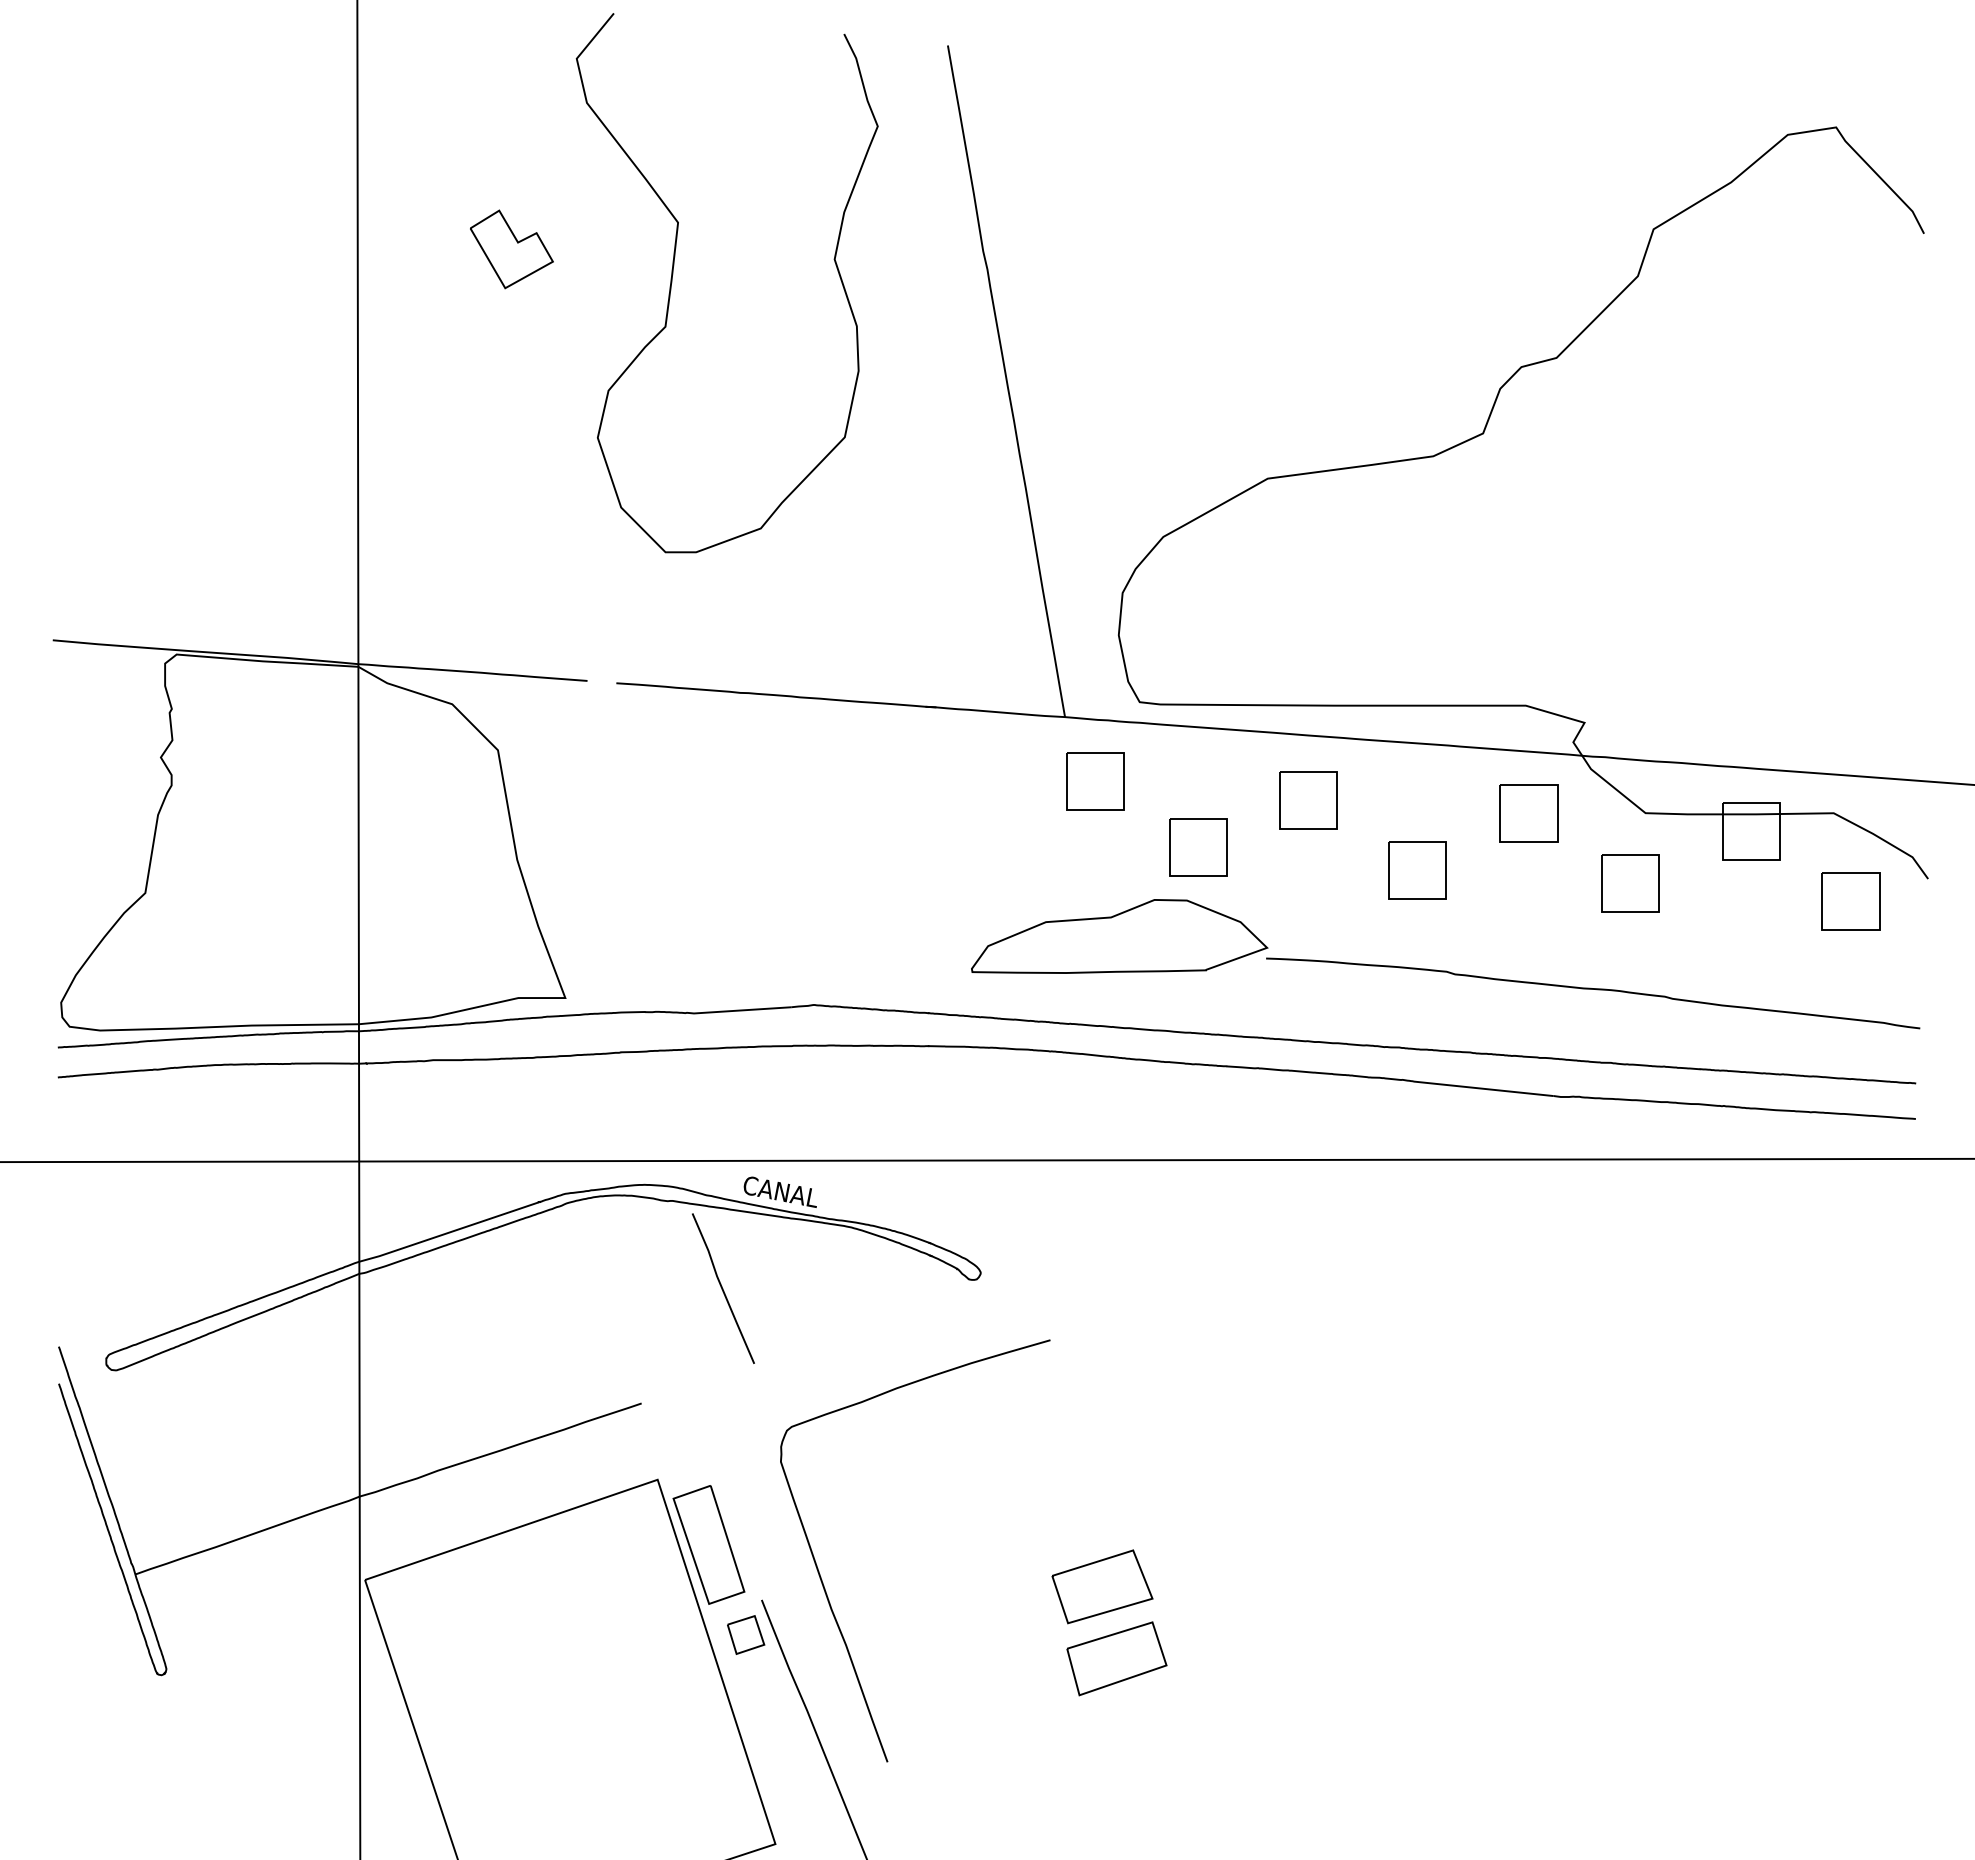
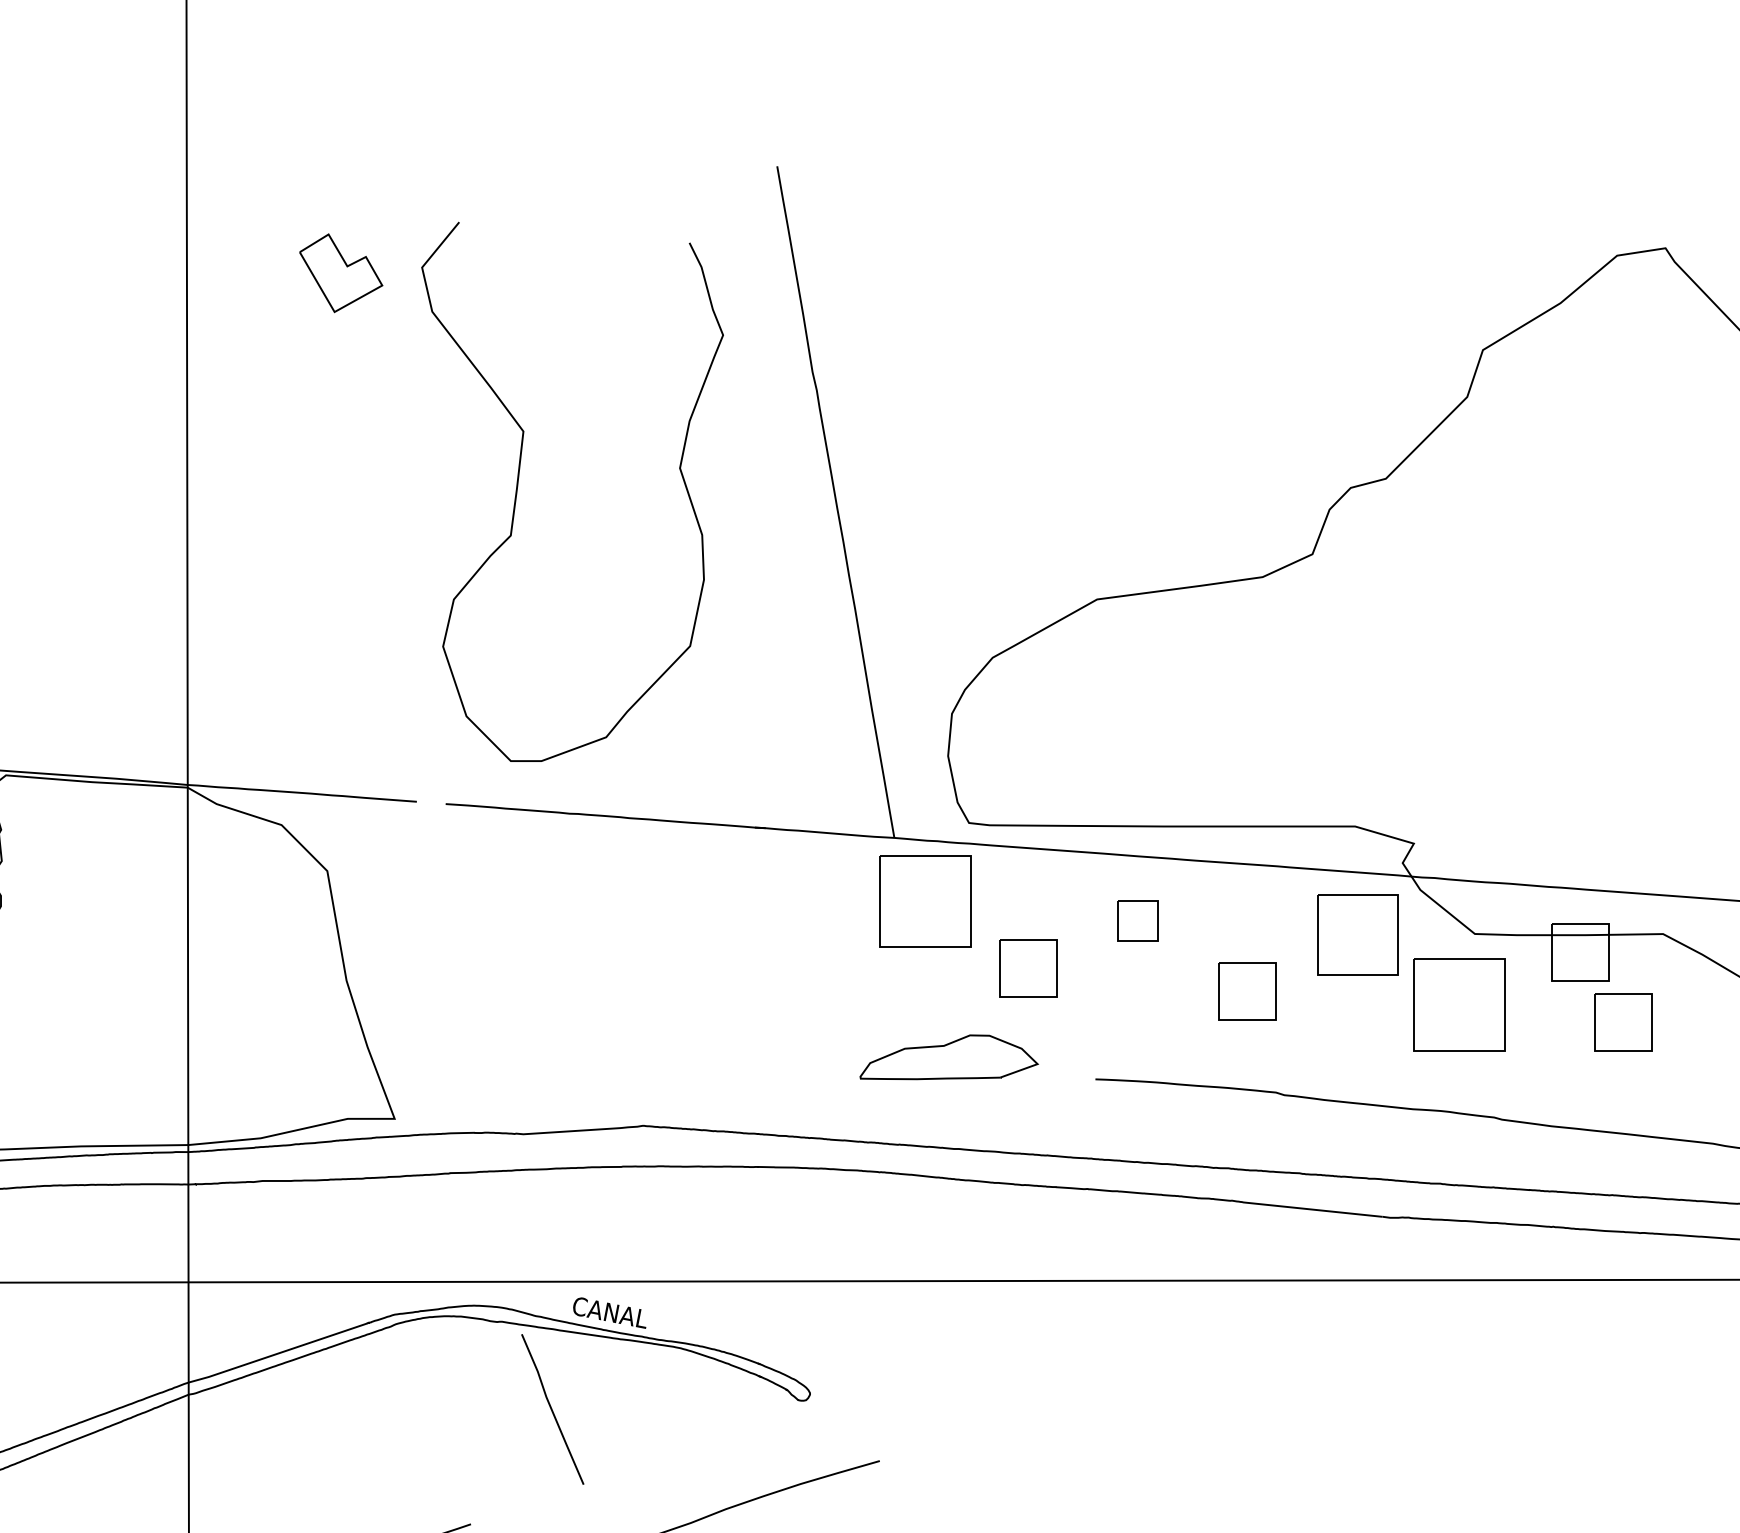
part: (511, 249) -> (340, 273), moved
curve: (673, 274) -> (518, 483), moved
part: (1095, 781) -> (924, 902), size x1.6
part: (1308, 800) -> (1137, 921), size x0.7
part: (1528, 813) -> (1357, 934), size x1.4
part: (1630, 883) -> (1459, 1004), size x1.6
part: (1850, 901) -> (1622, 1022), moved
part: (1119, 936) -> (948, 1057), size x0.6

